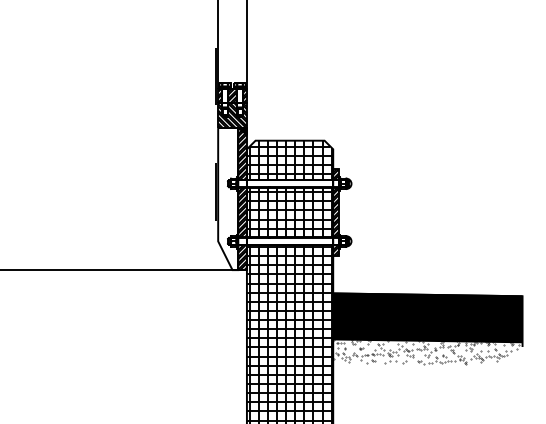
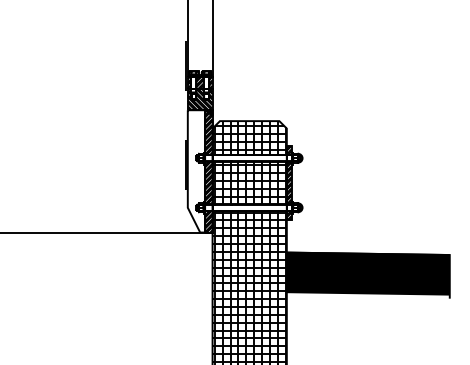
hatch: (425, 351) -> (366, 302), removed

